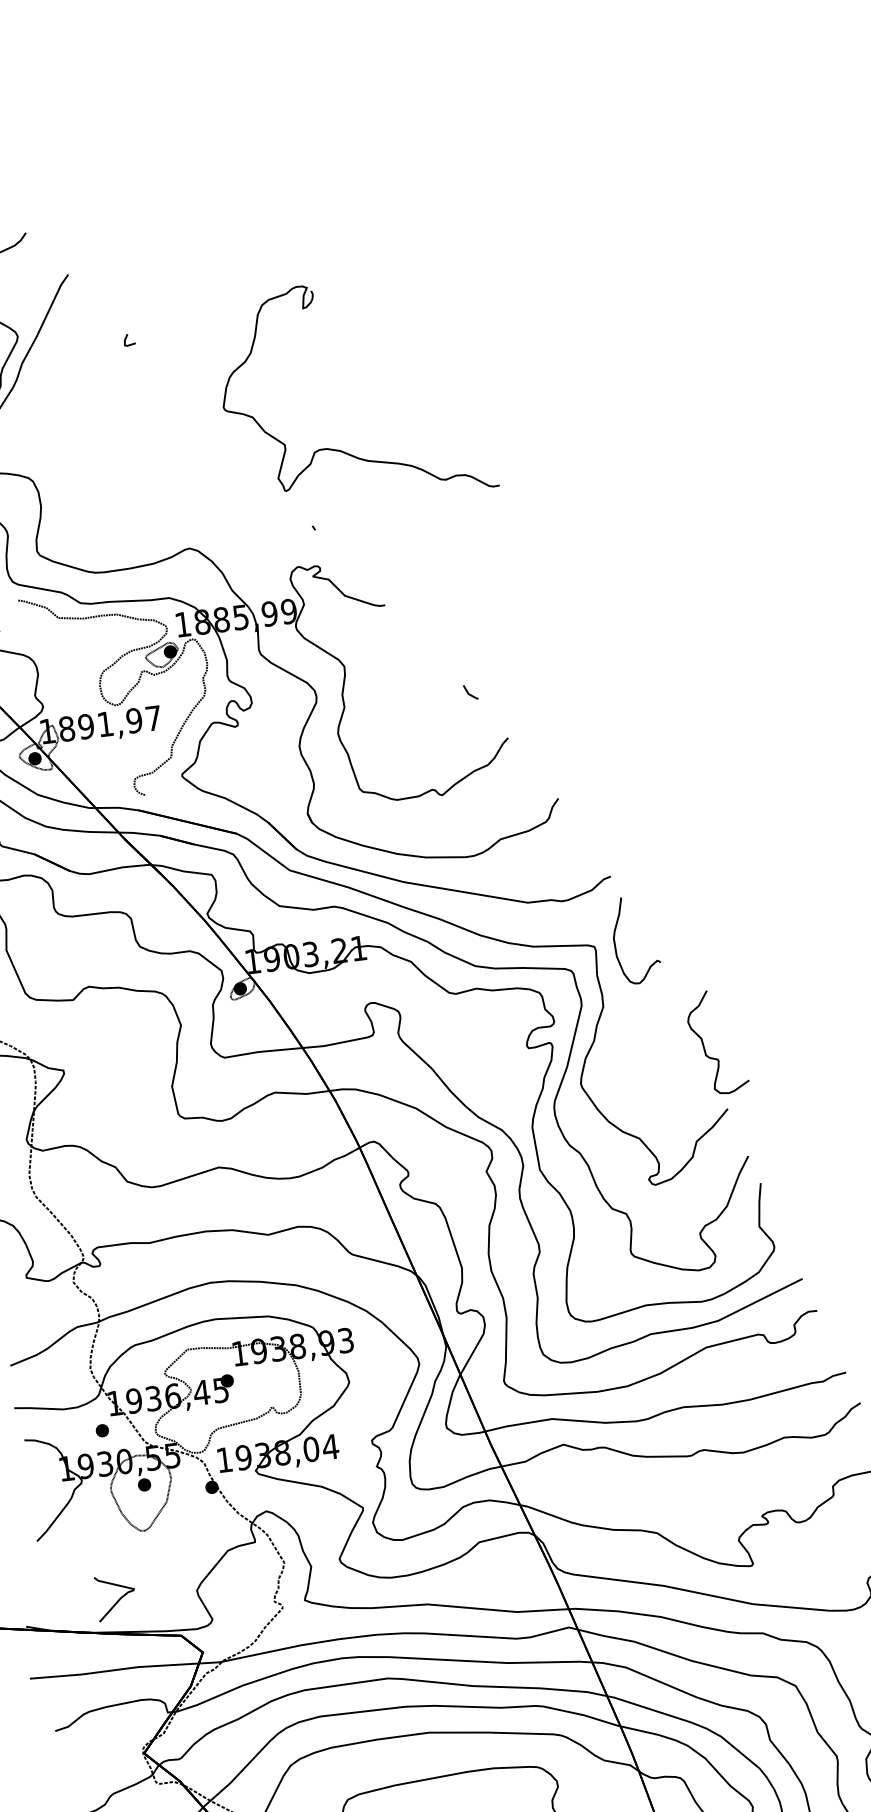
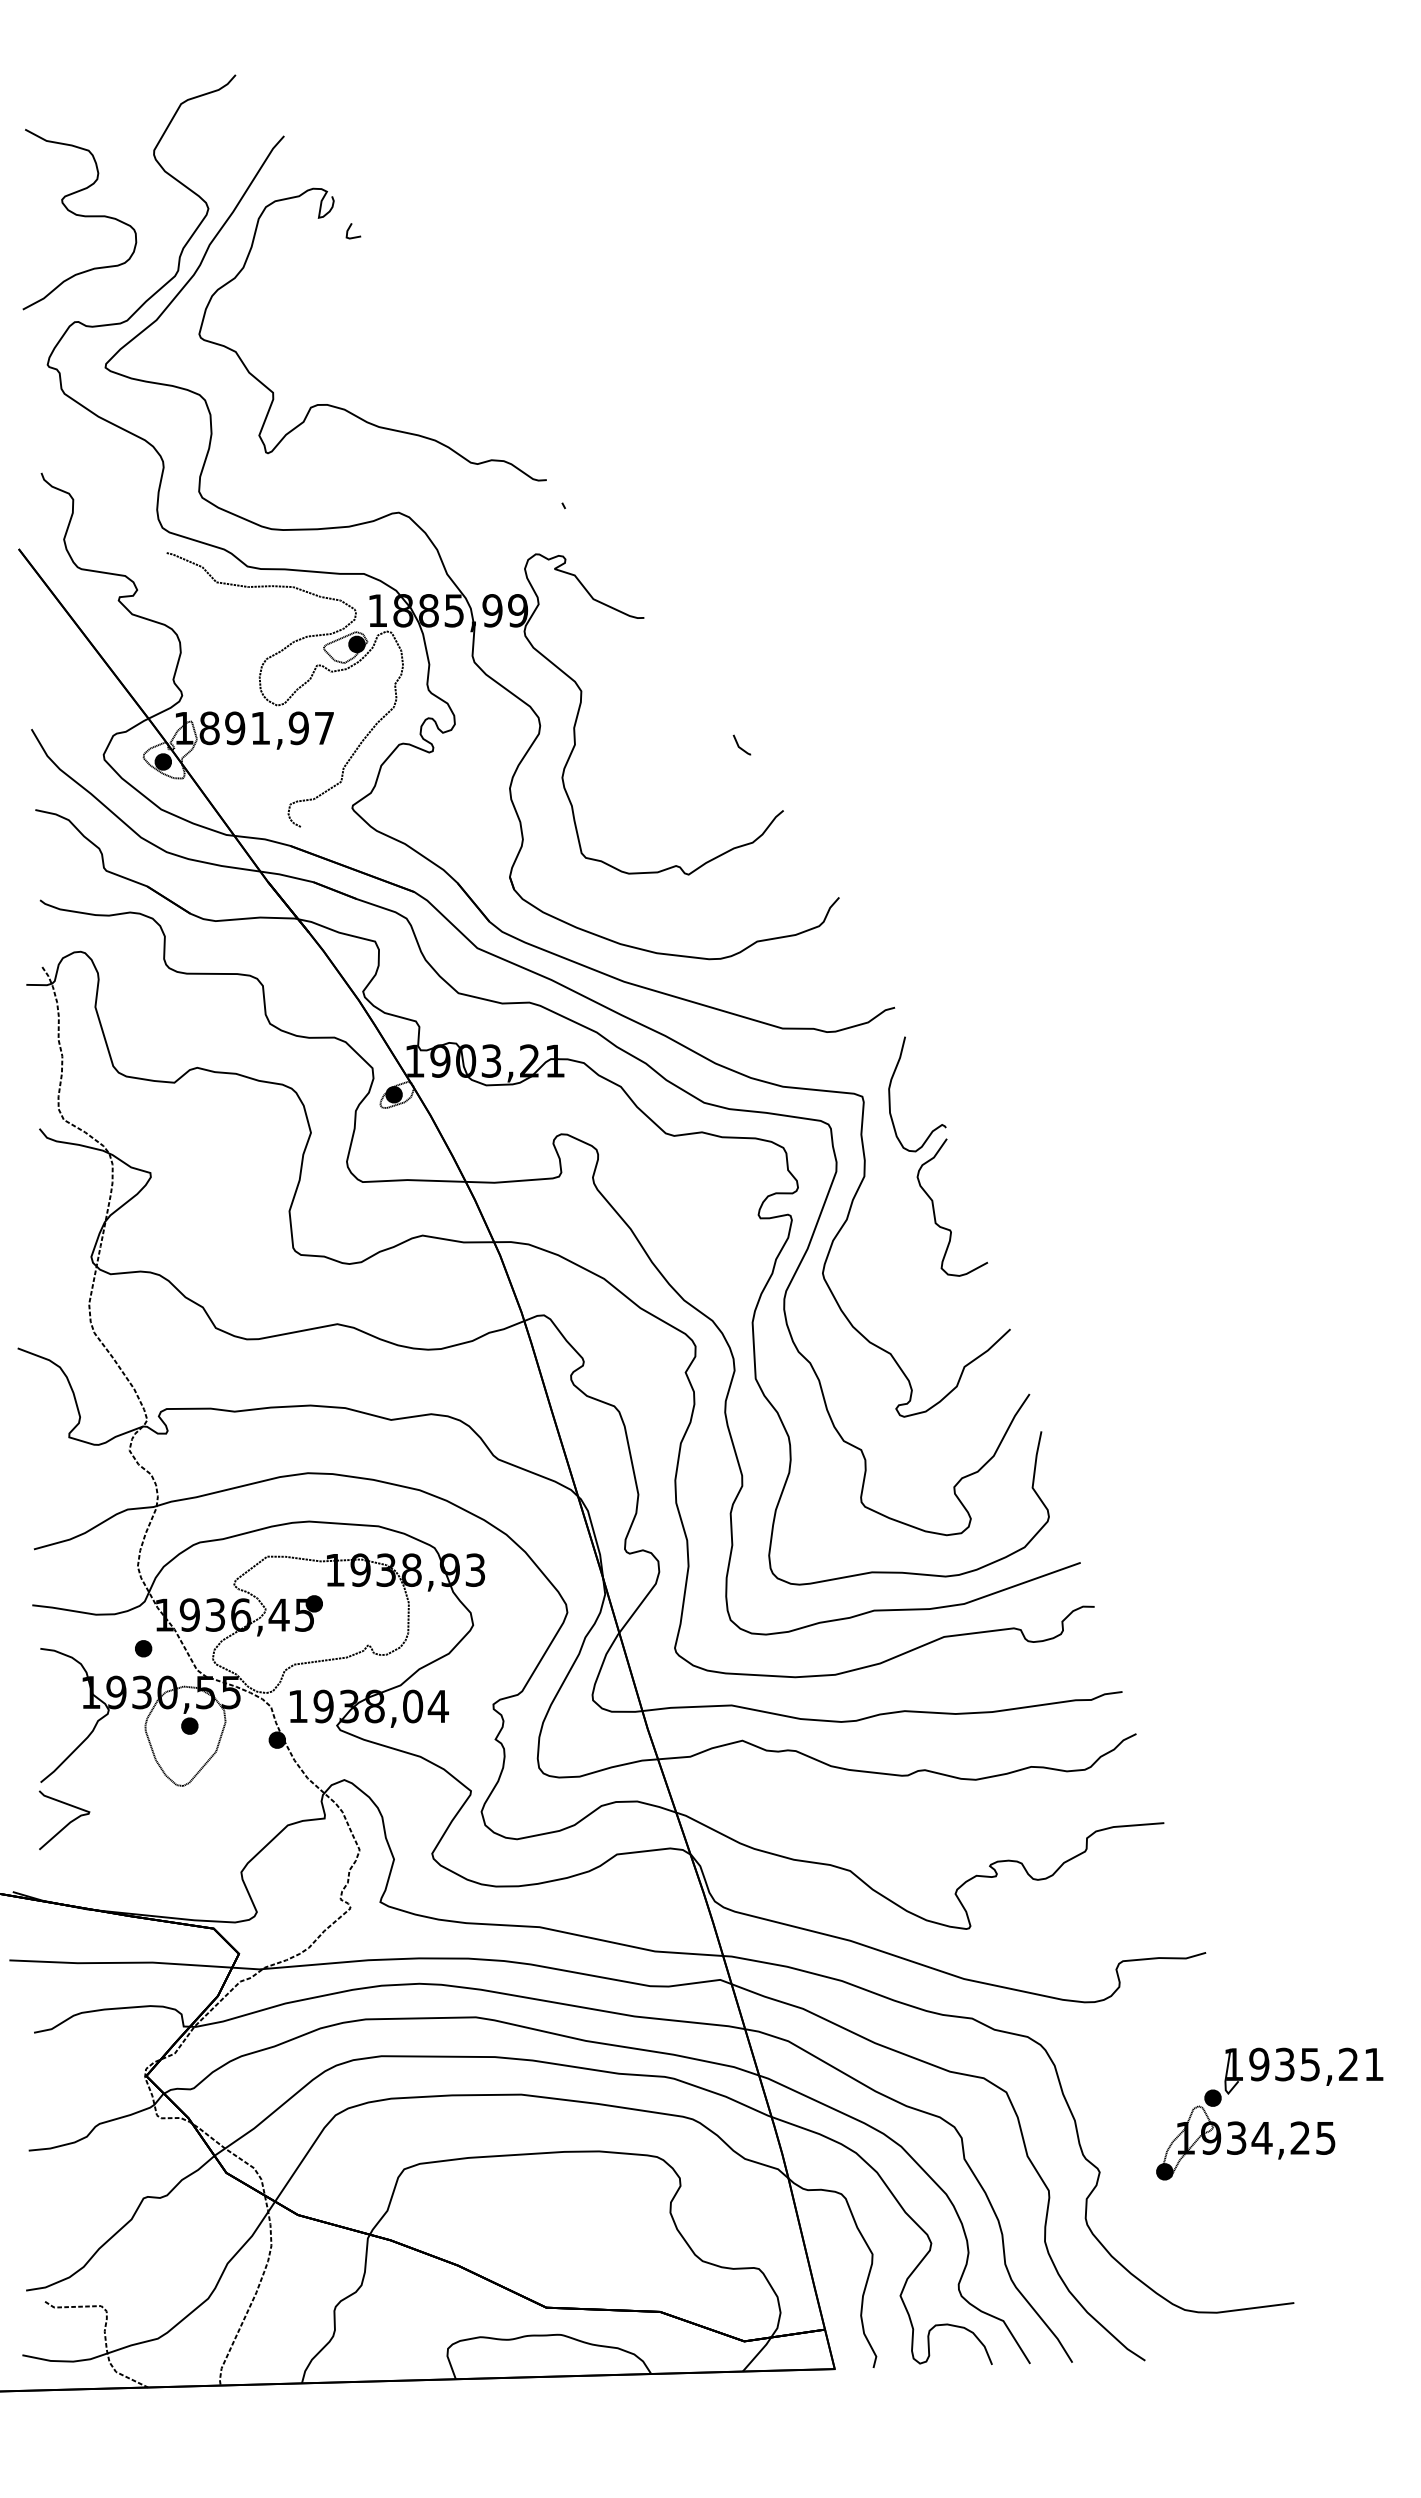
curve: (340, 450) -> (344, 408), moved
curve: (703, 1043) -> (934, 1207), moved
curve: (118, 1599) -> (67, 1823), moved

